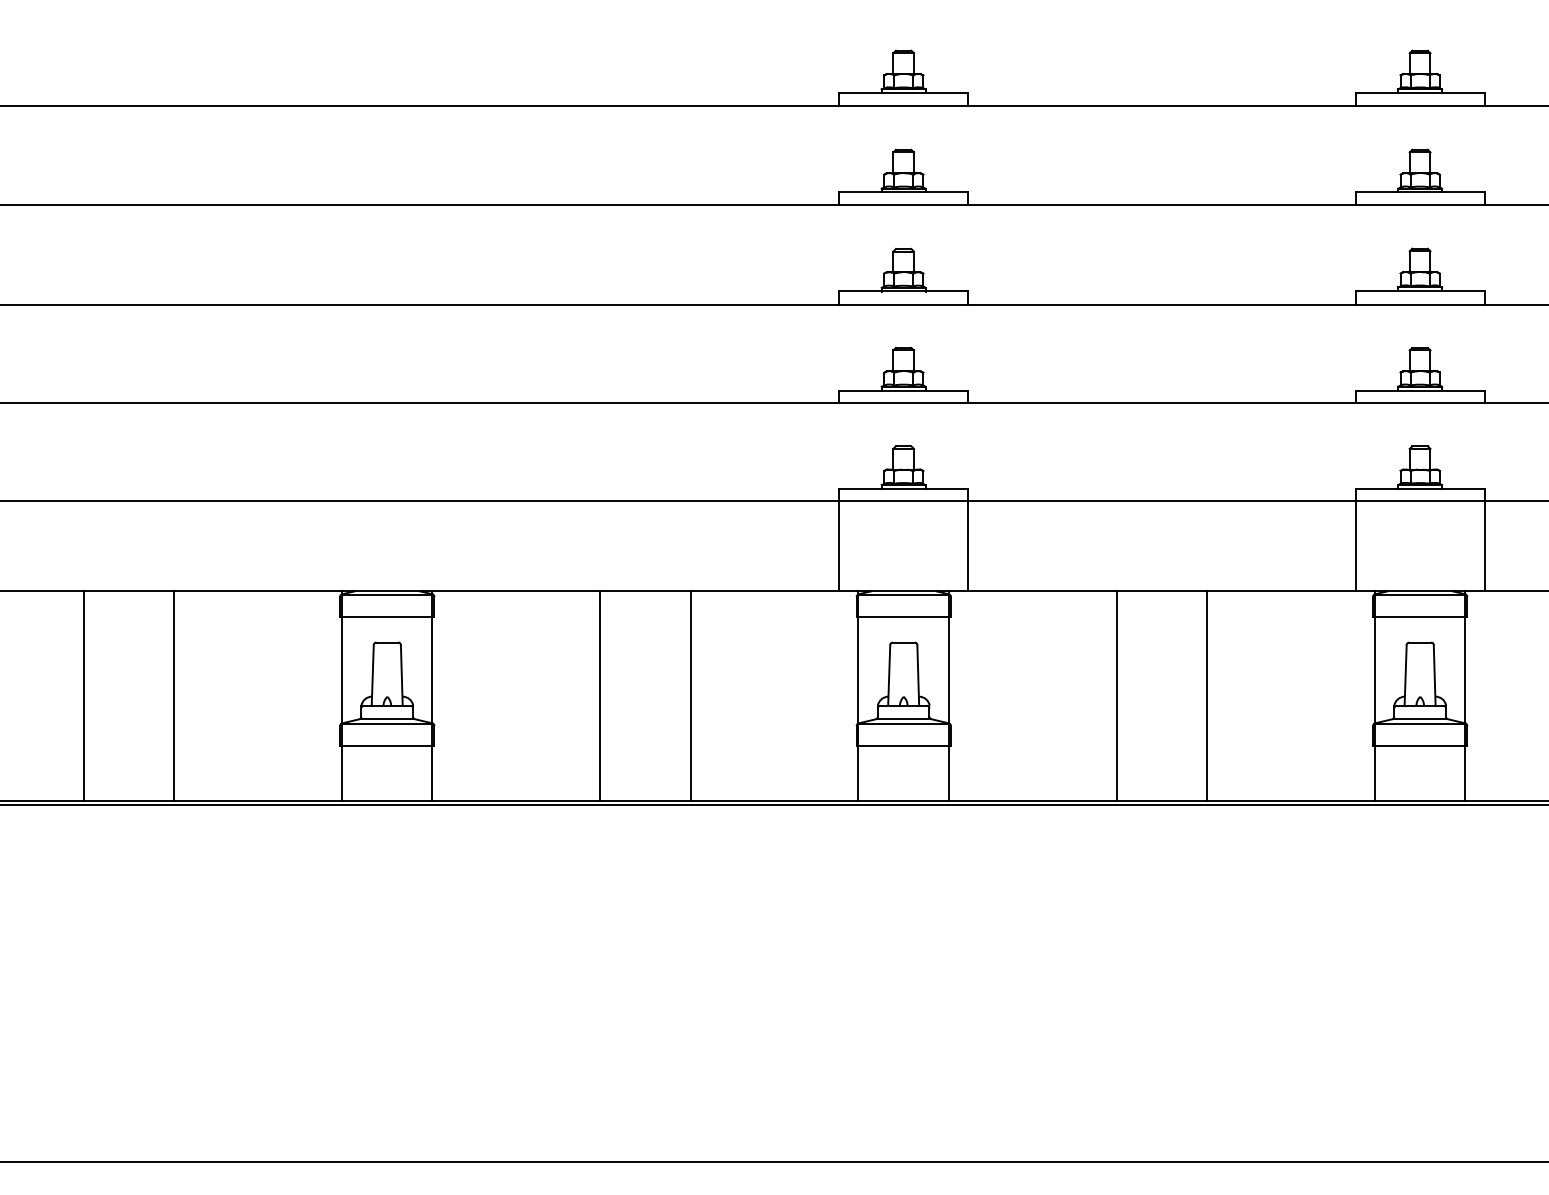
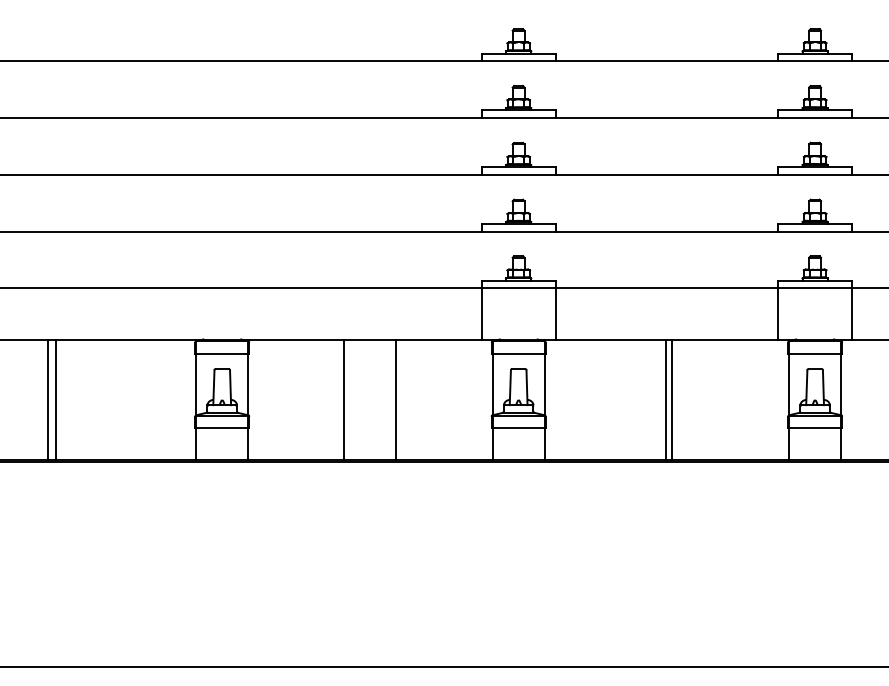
line: (173, 695) -> (55, 399), moved
line: (1115, 695) -> (665, 399), moved
line: (1206, 695) -> (671, 399), moved

